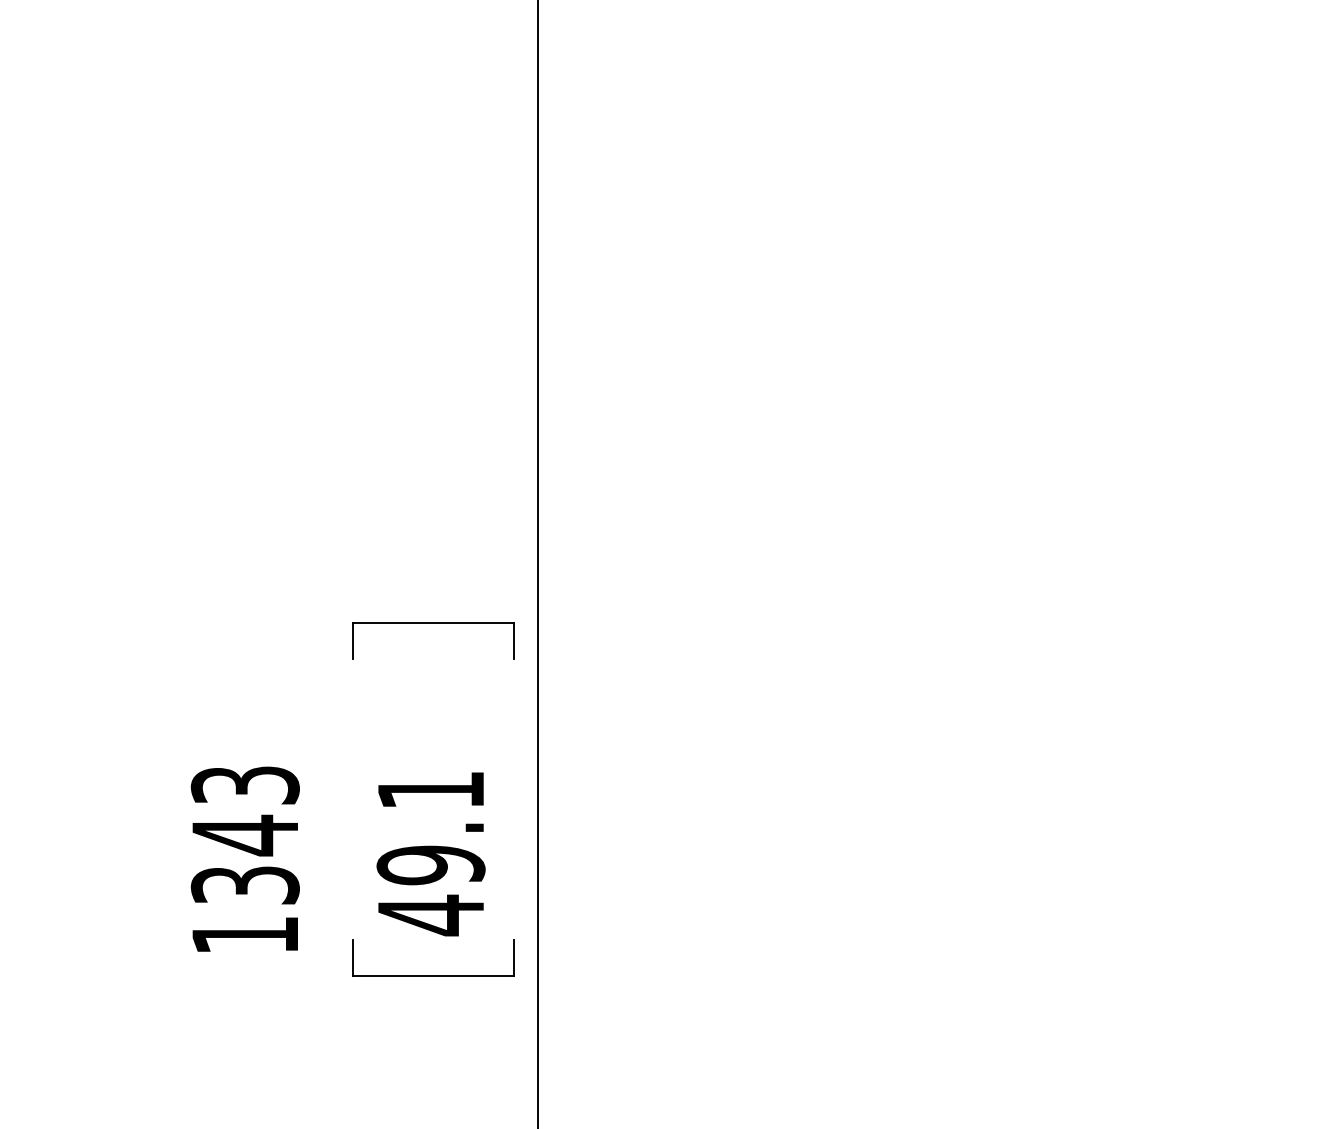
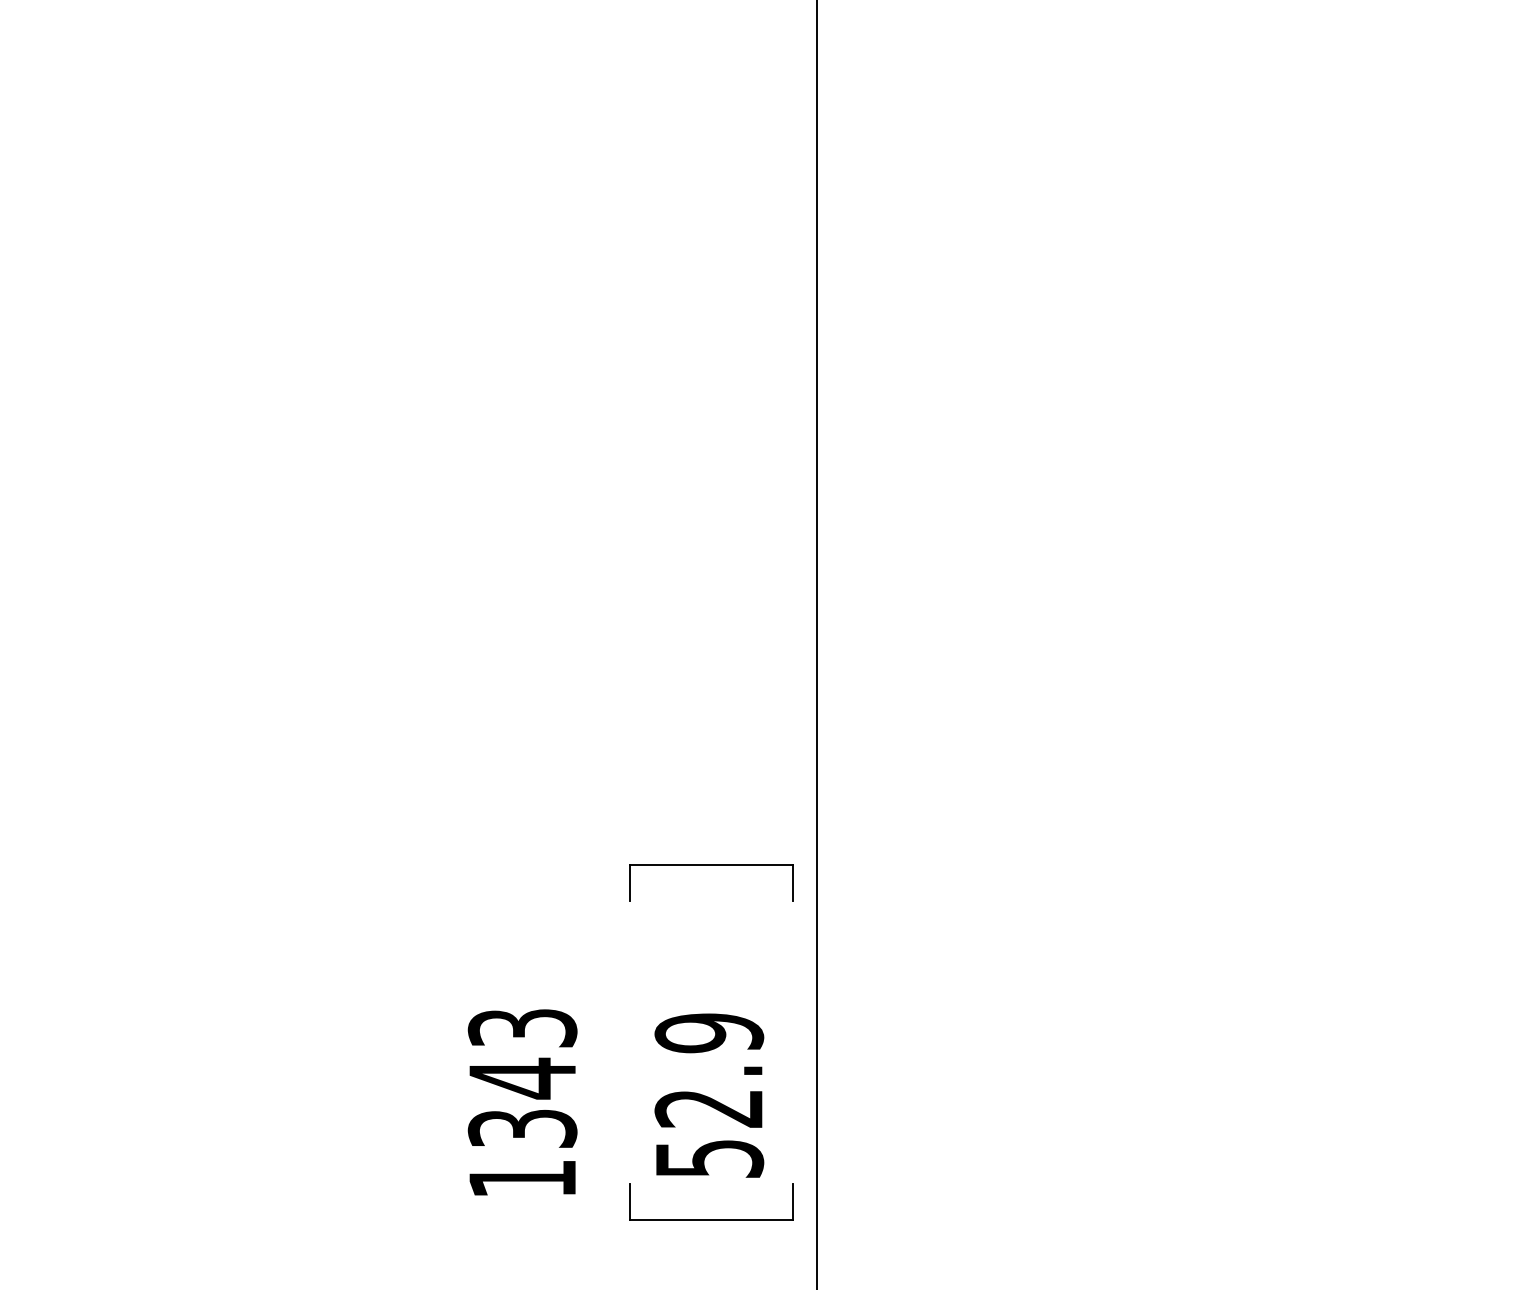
text: (431, 853) -> (709, 1096), 49.1 -> 52.9

